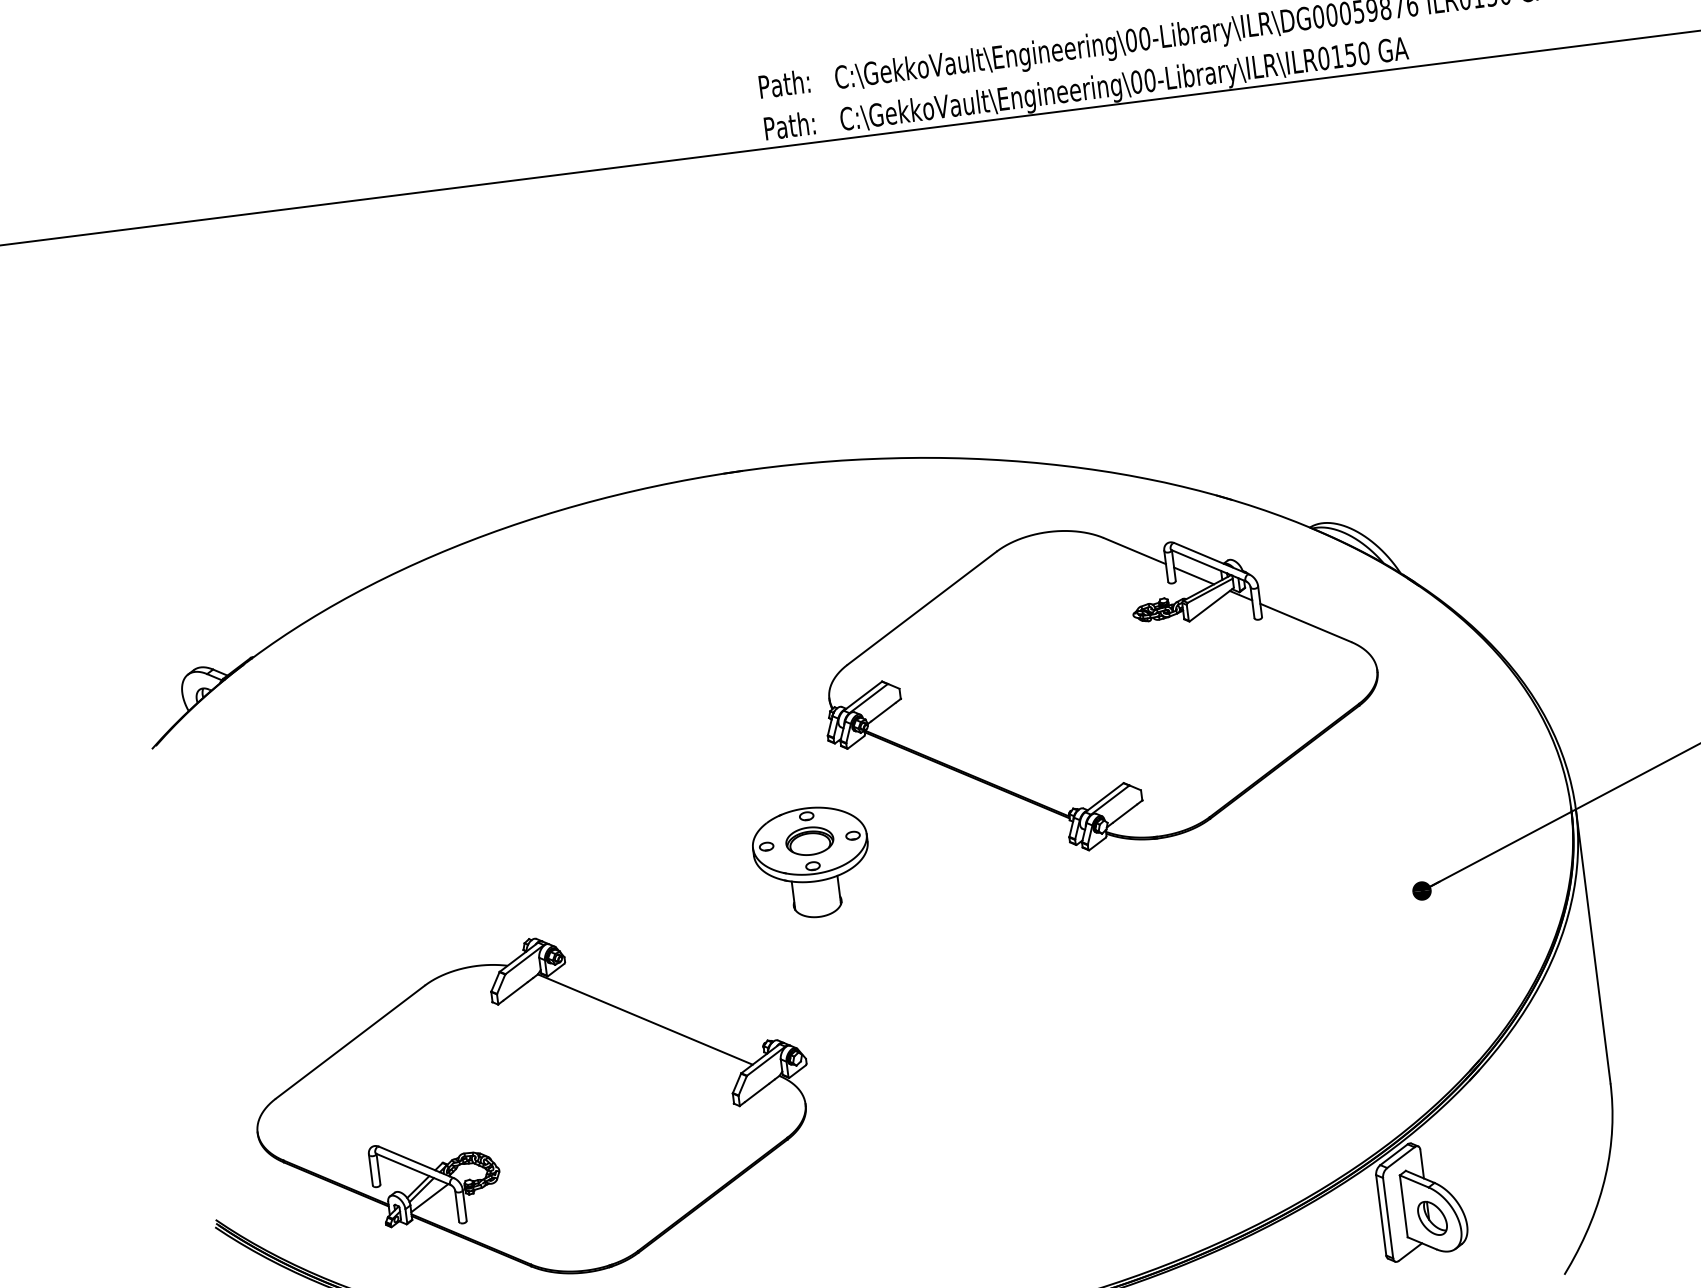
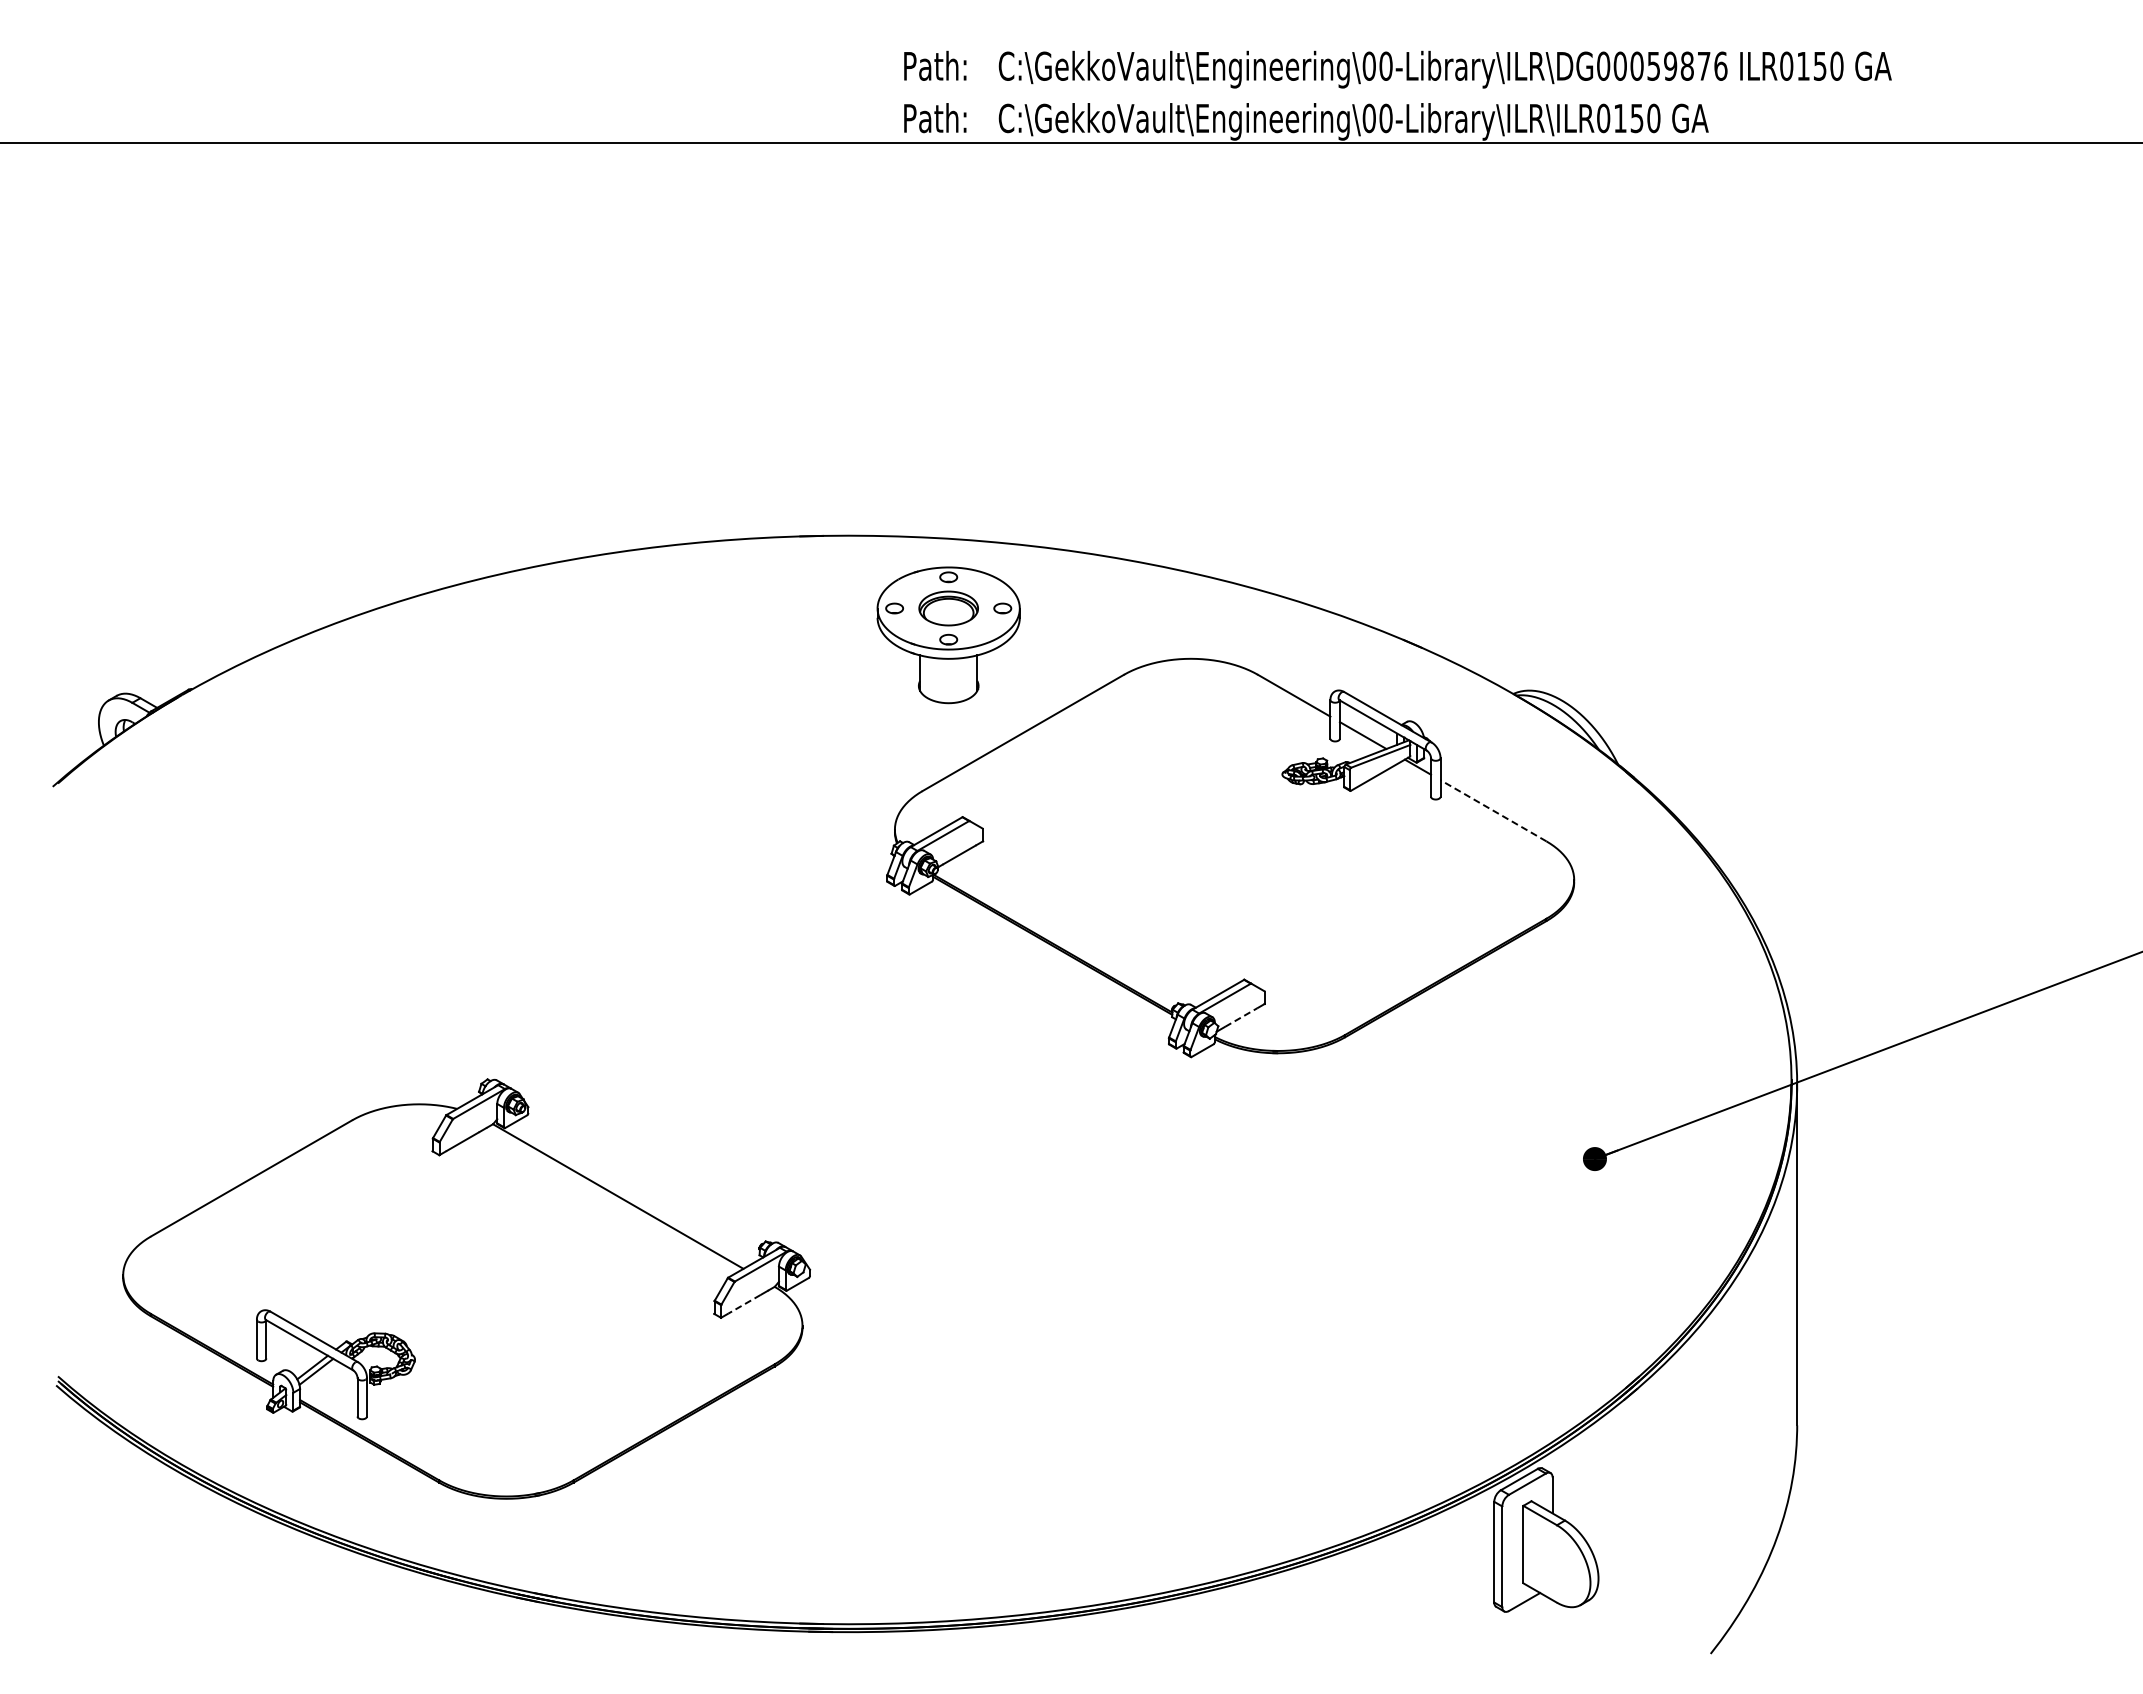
line: (1305, 622) -> (1493, 810), solid -> dashed
line: (1125, 813) -> (1241, 1017), solid -> dashed
part: (812, 862) -> (948, 635), moved
line: (757, 1093) -> (744, 1304), solid -> dashed
line: (430, 1197) -> (325, 1382), removed
part: (1432, 1218) -> (1556, 1563), removed

